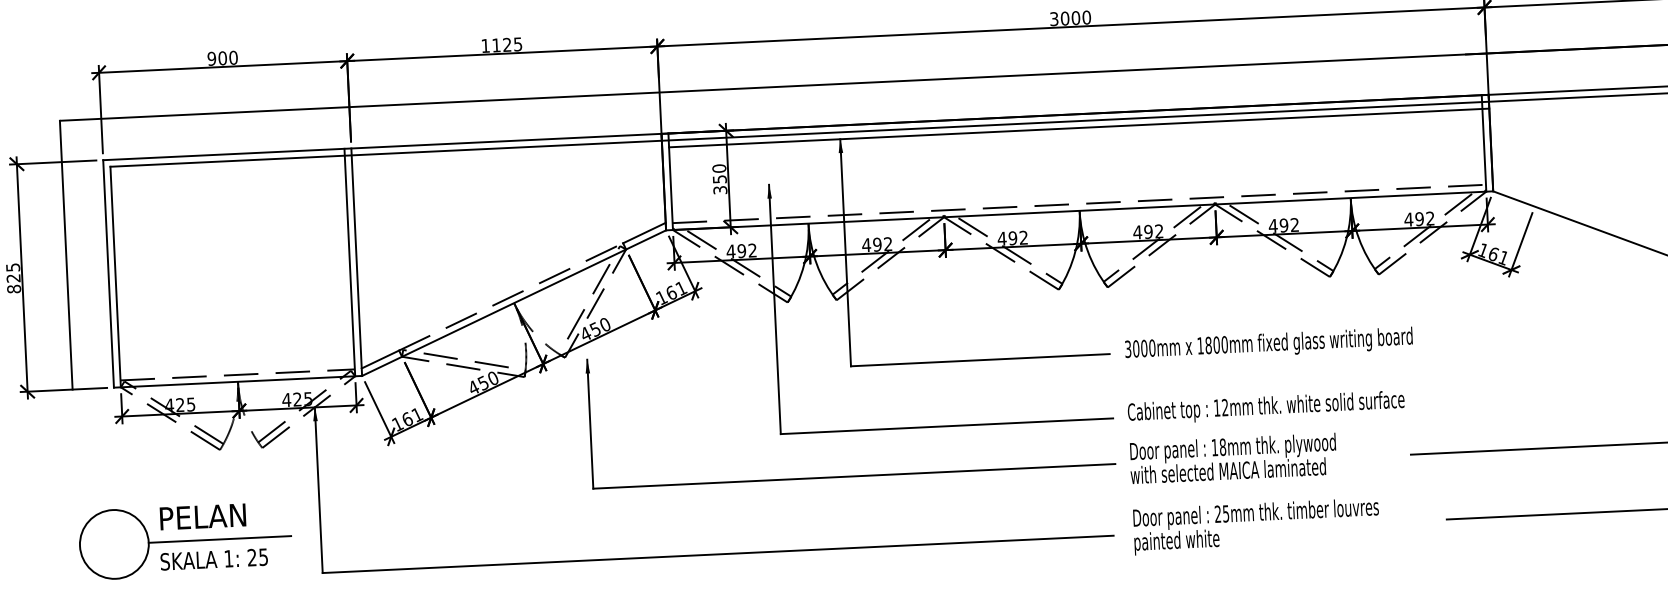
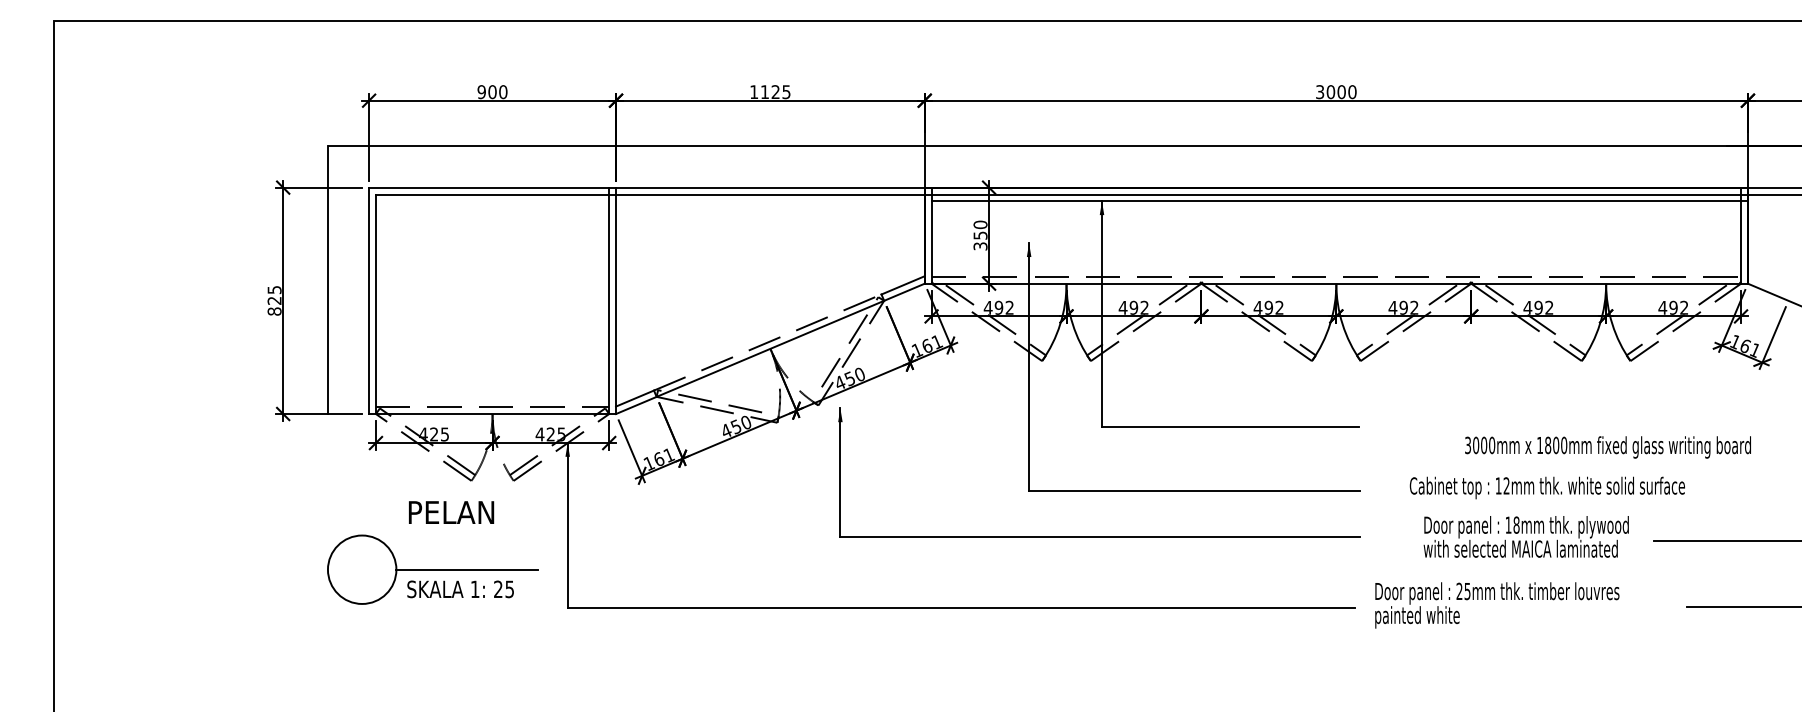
text: (1268, 344) -> (1607, 447), moved
text: (1265, 407) -> (1546, 487), moved
text: (1232, 458) -> (1525, 536), moved
text: (203, 516) -> (451, 512), moved

